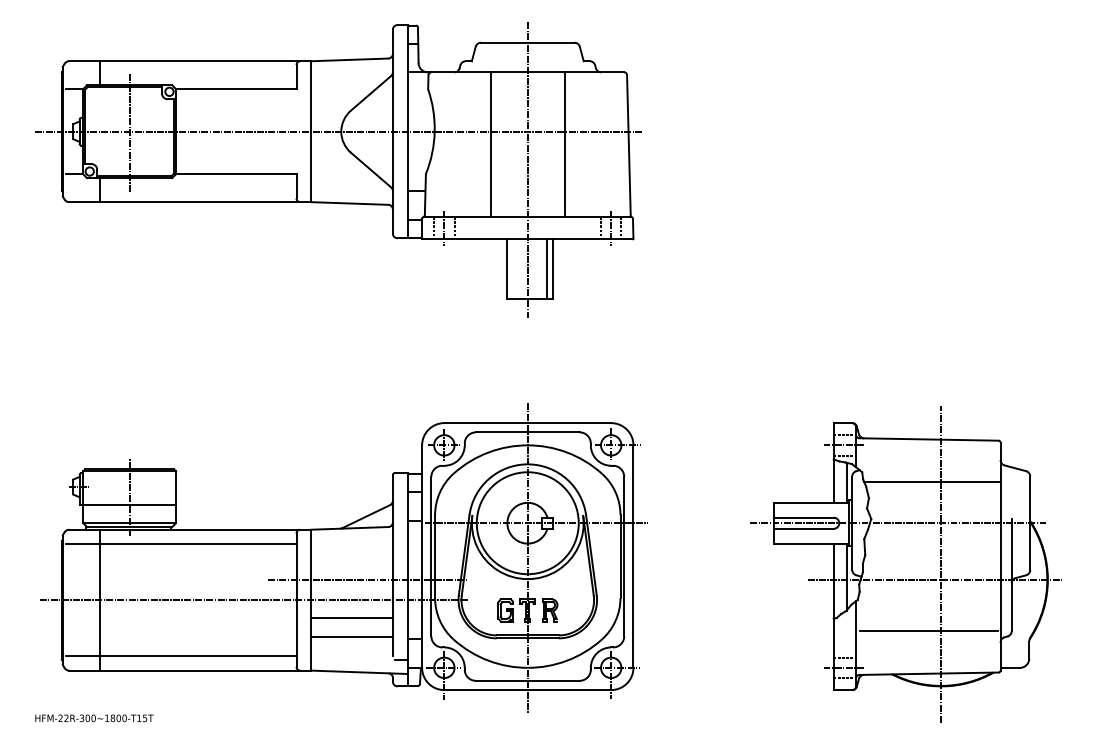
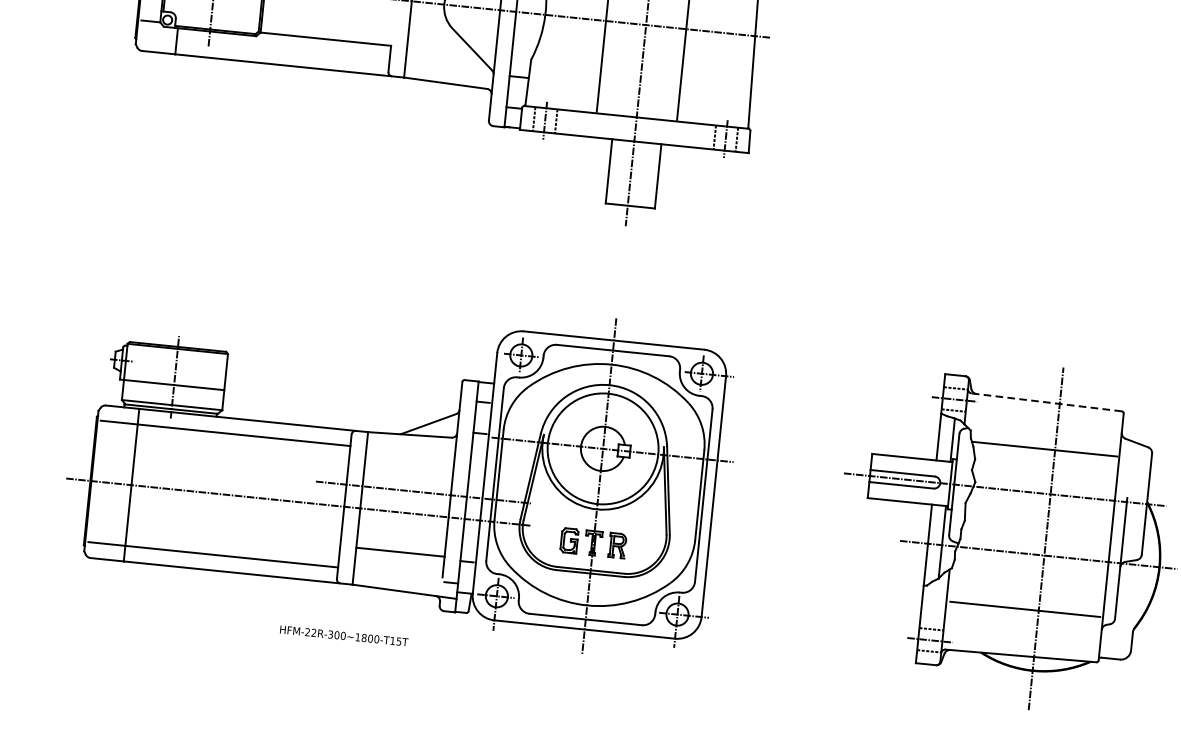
line: (547, 268) -> (652, 175), removed
line: (929, 439) -> (1047, 402), solid -> dashed
line: (351, 617) -> (401, 531), removed
text: (94, 718) -> (344, 636), moved

